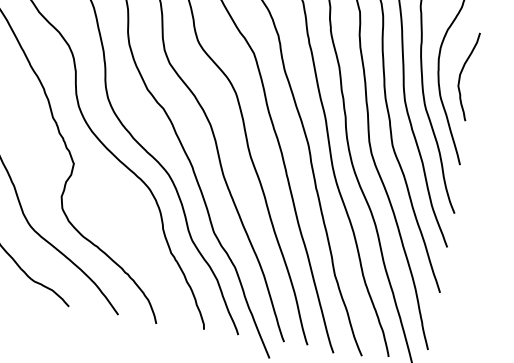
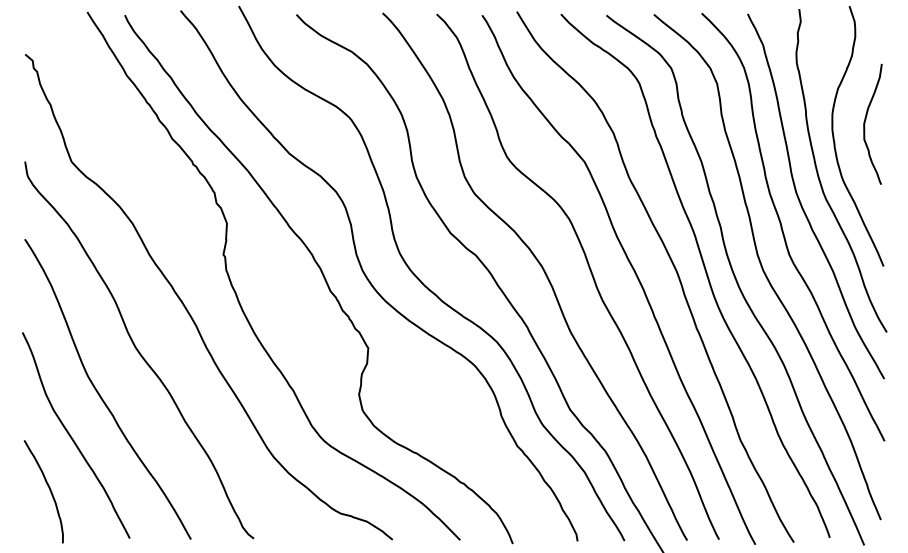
curve: (461, 74) -> (865, 123), moved

